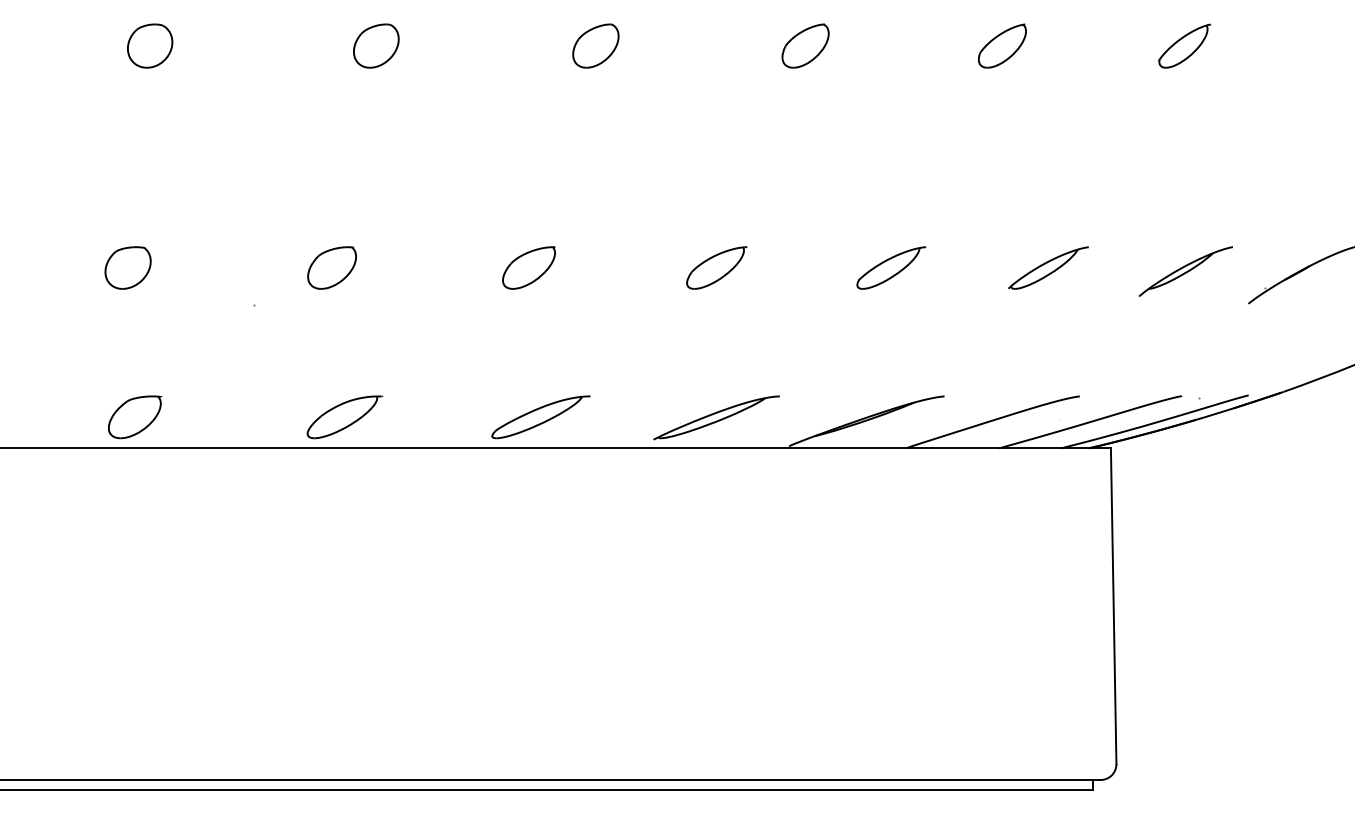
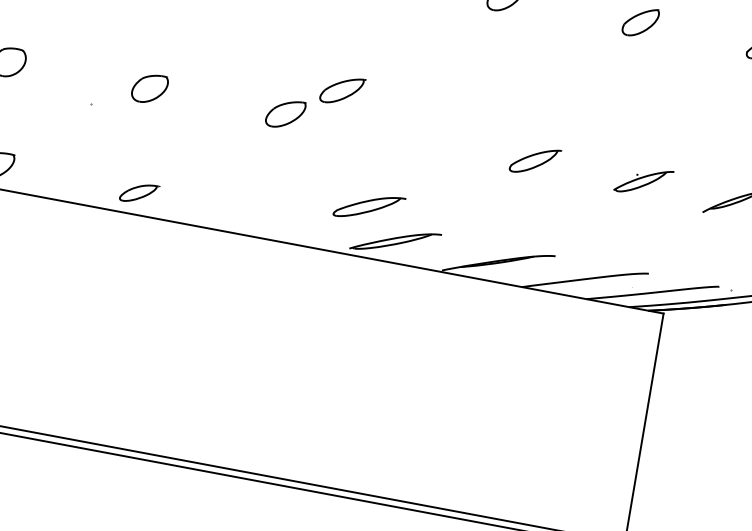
part: (716, 267) -> (342, 90), moved
part: (344, 417) -> (139, 193), size x0.7
part: (540, 417) -> (369, 207), moved

